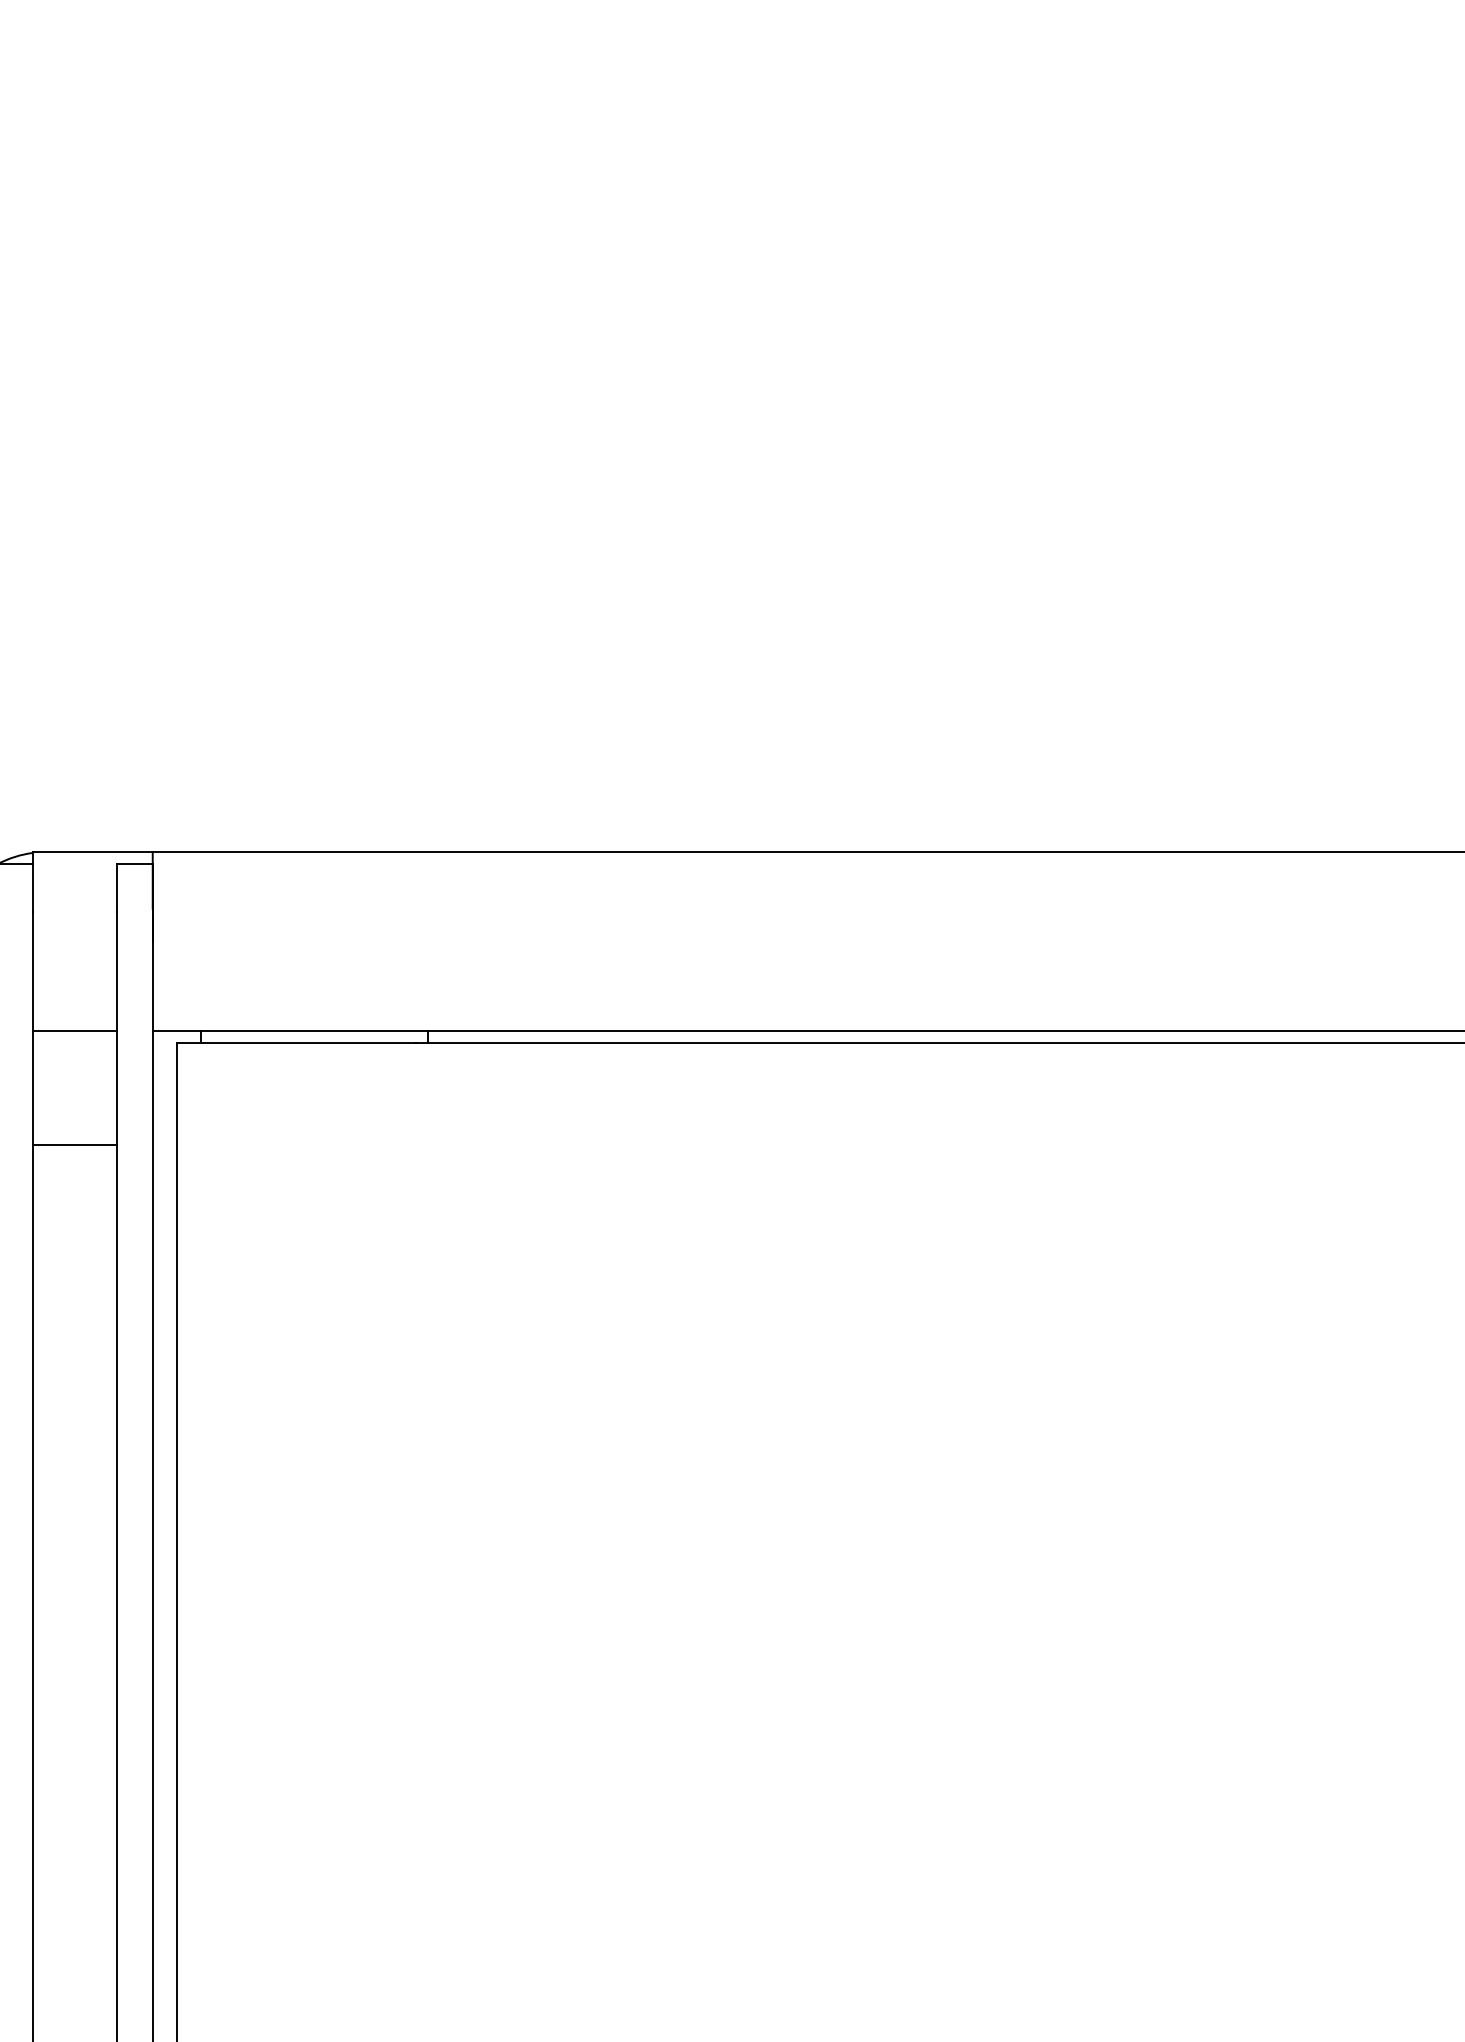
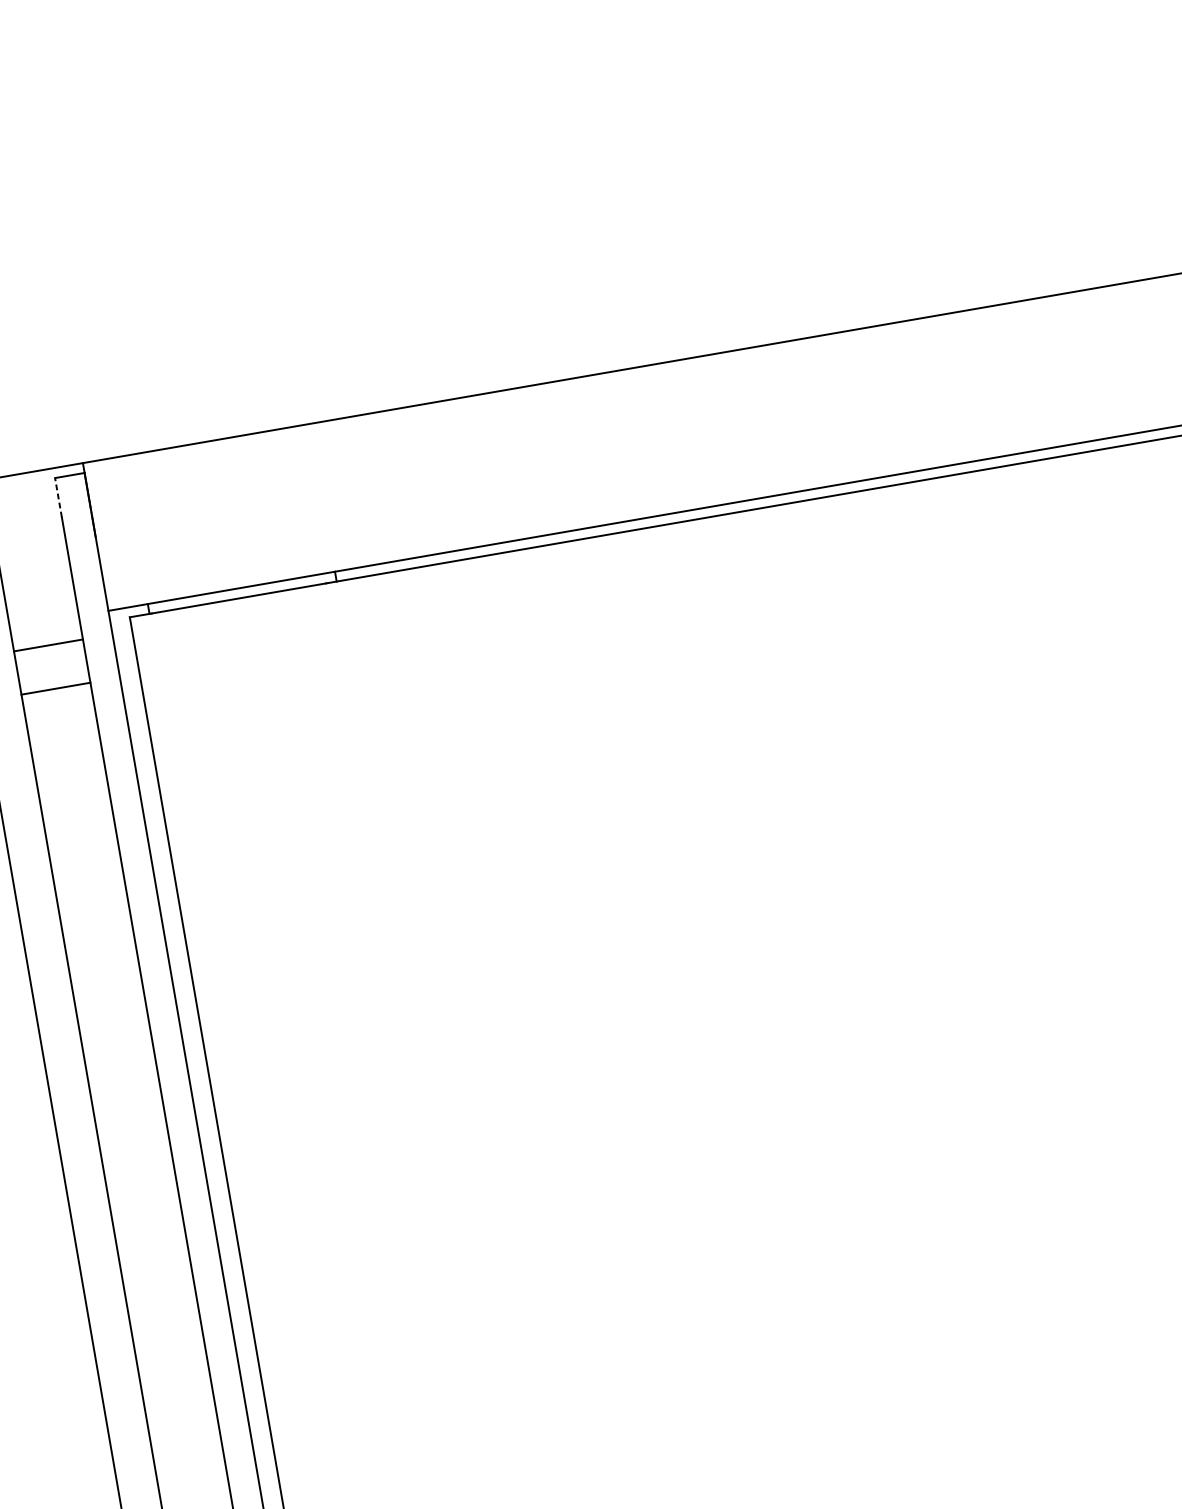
line: (116, 887) -> (58, 497), solid -> dashed
line: (74, 1031) -> (55, 688), moved
line: (74, 1144) -> (47, 645), moved

